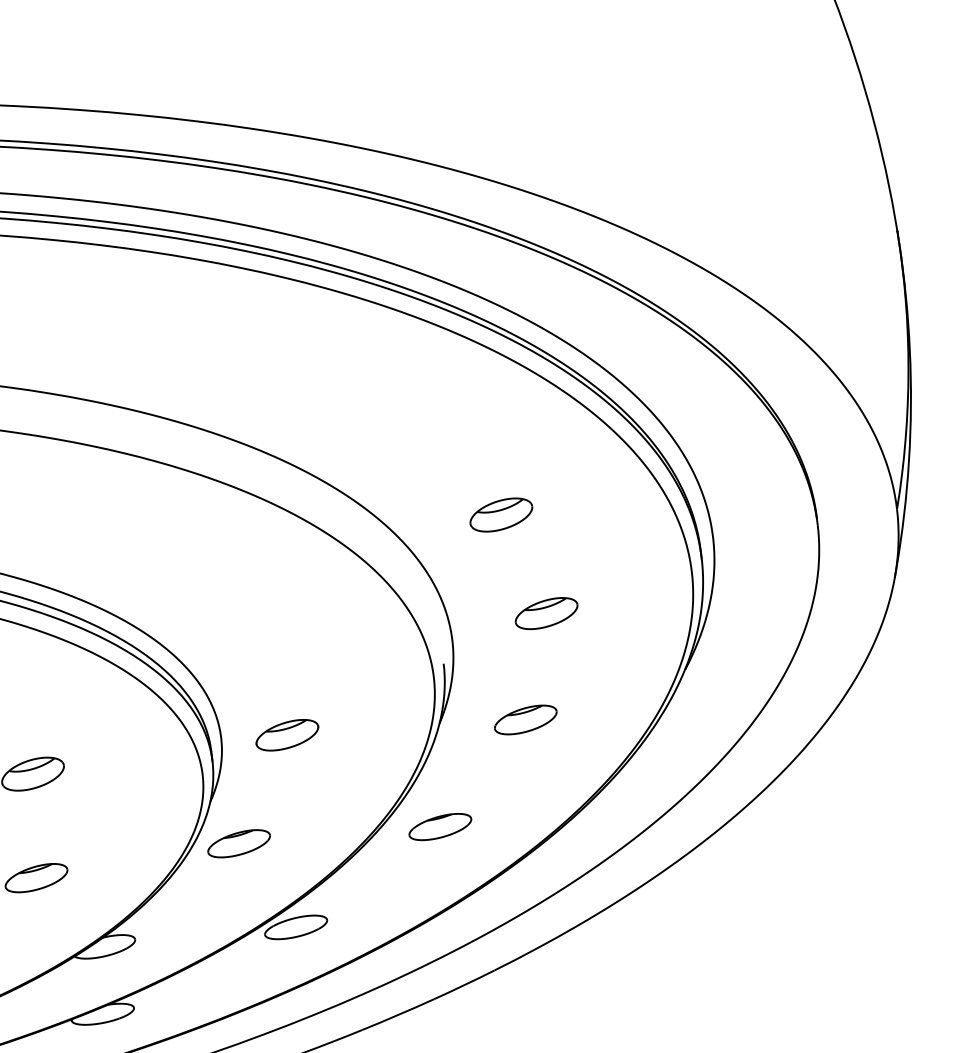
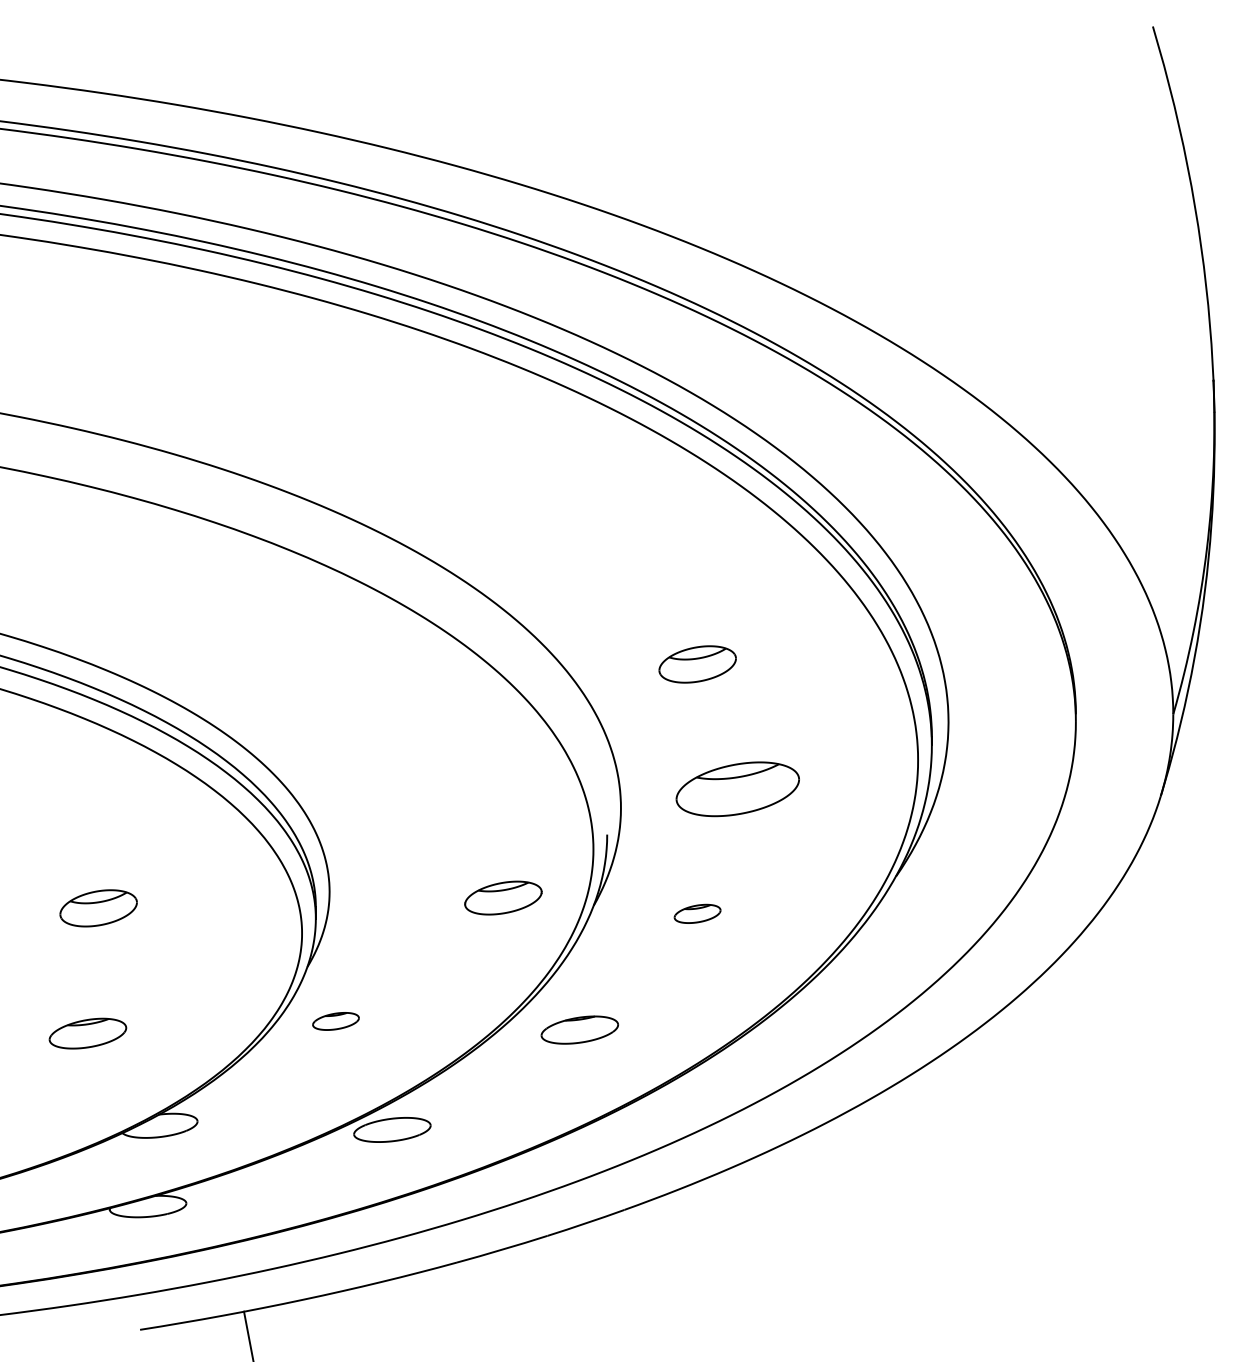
part: (546, 613) -> (737, 788), size x1.6
part: (525, 719) -> (697, 913), size x0.6
part: (287, 734) -> (503, 897), moved
part: (238, 843) -> (335, 1021), size x0.6

